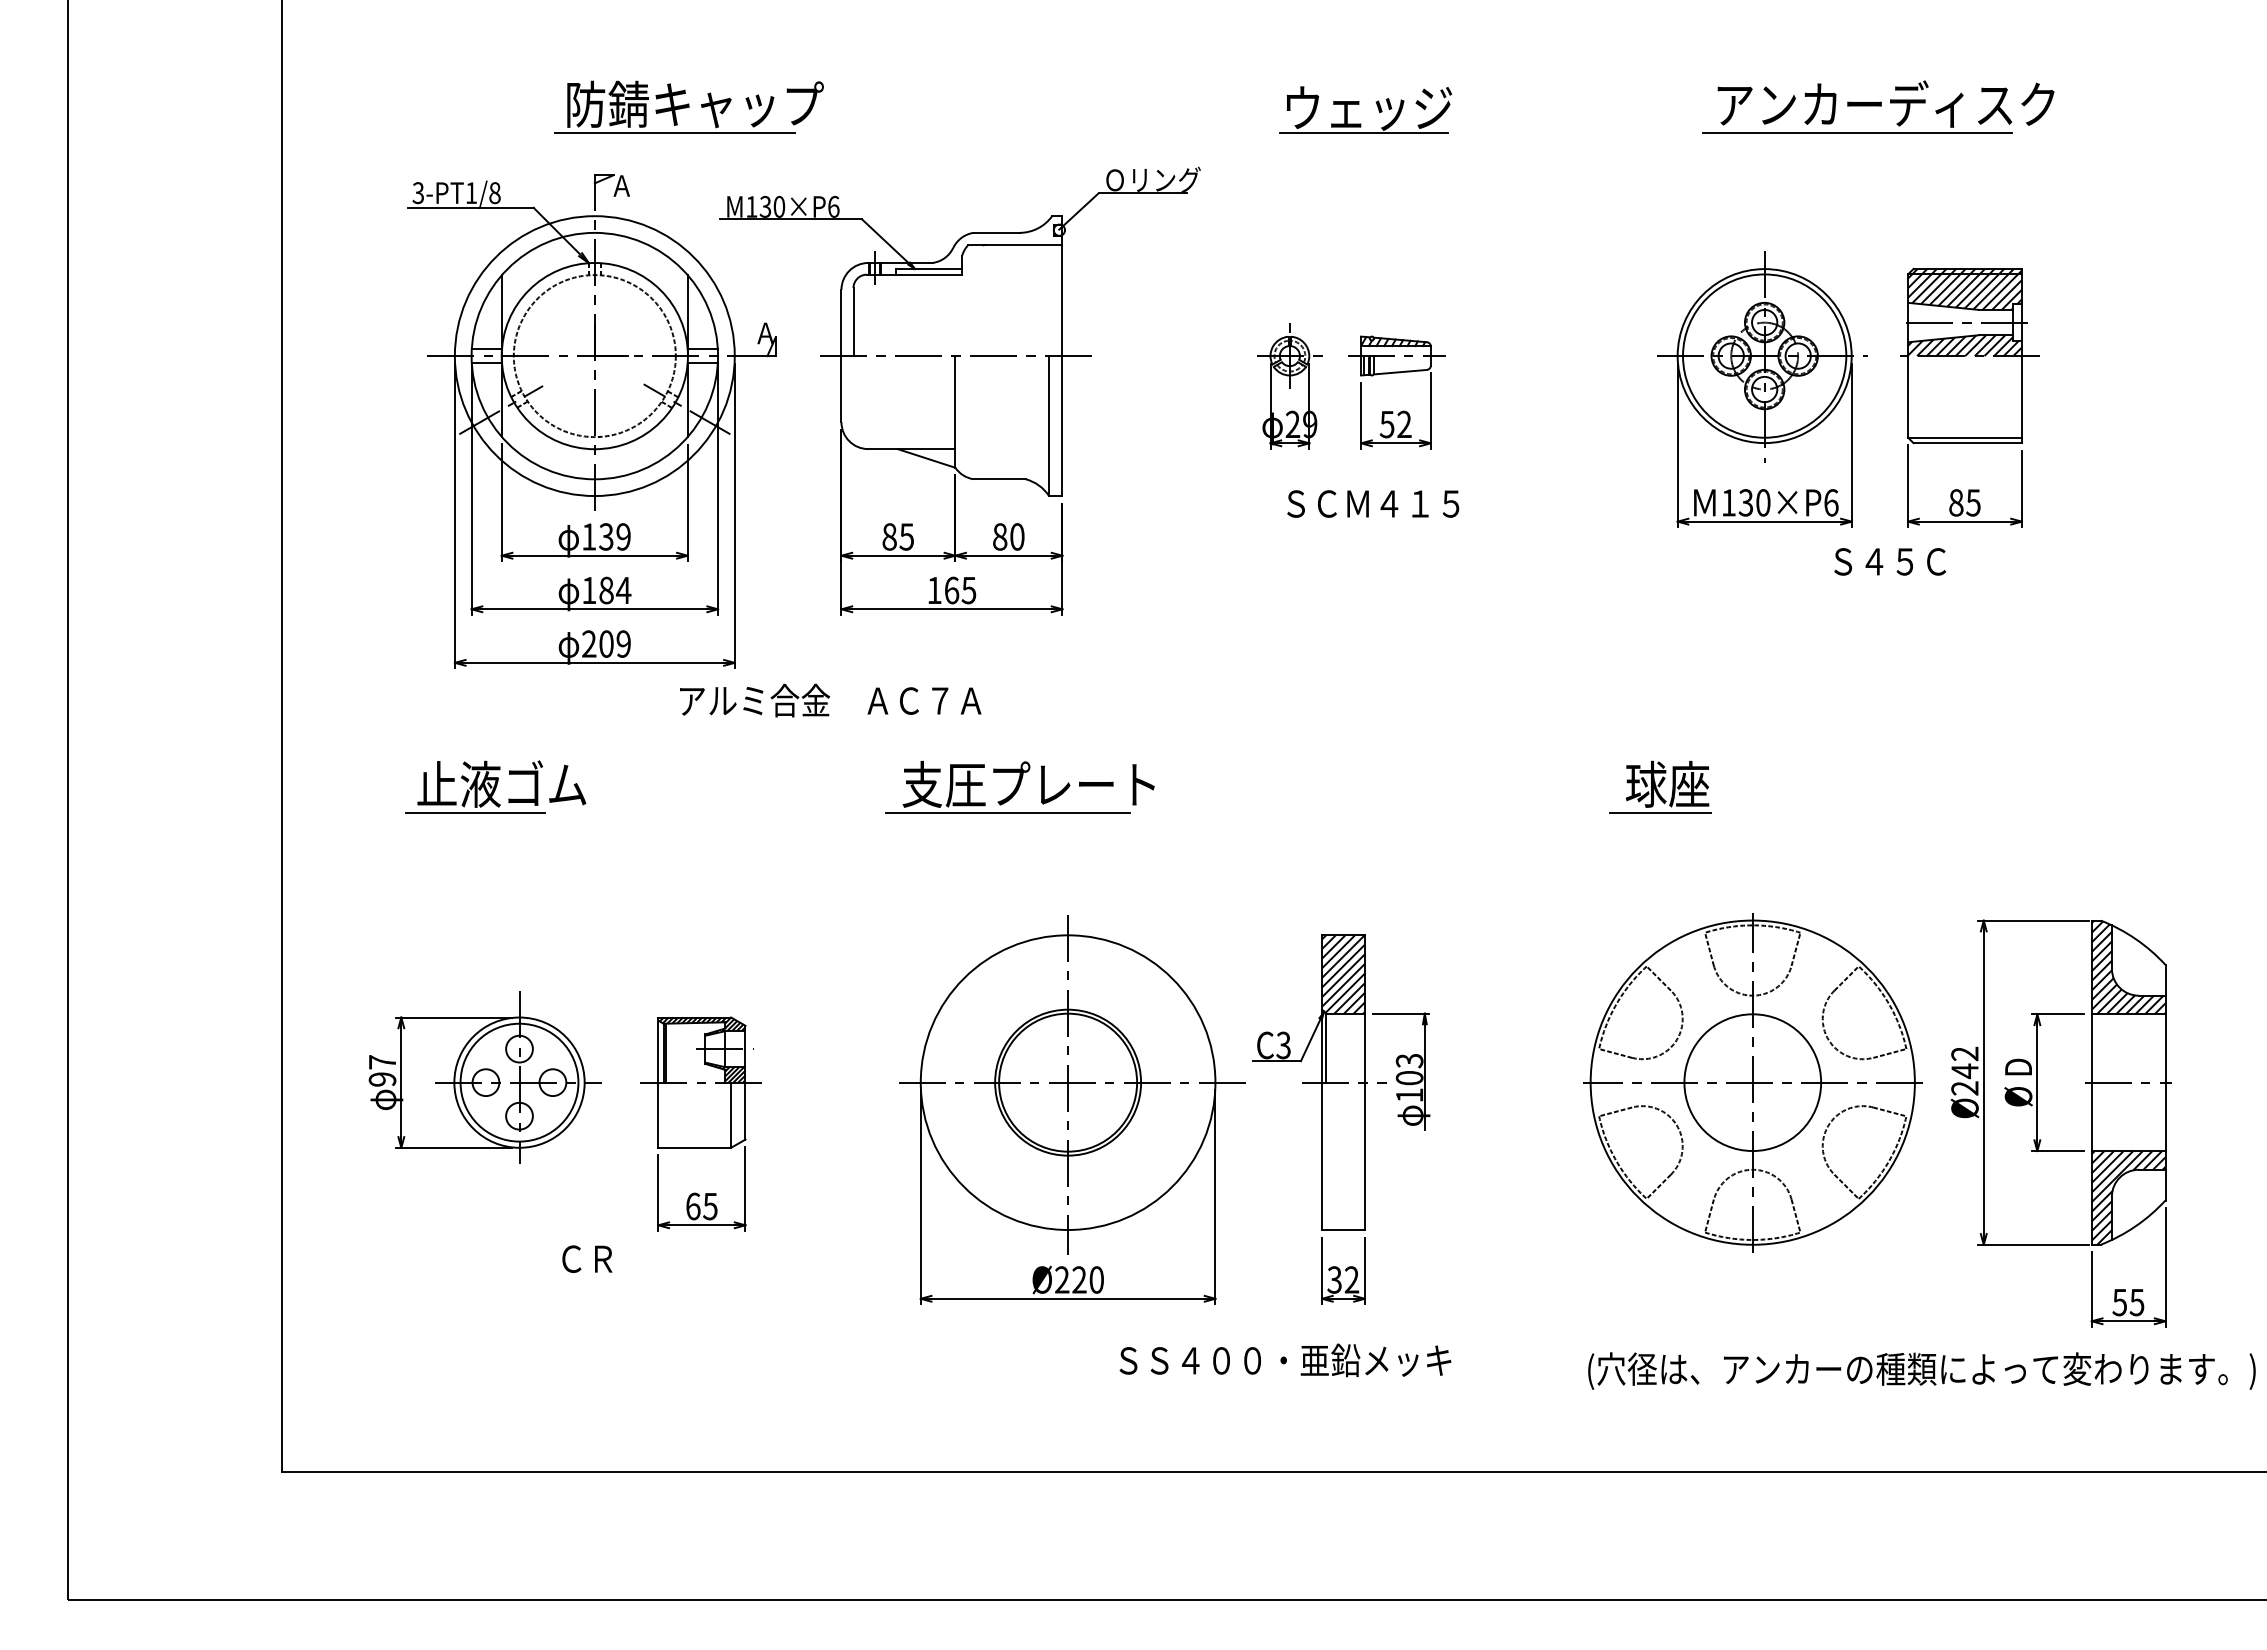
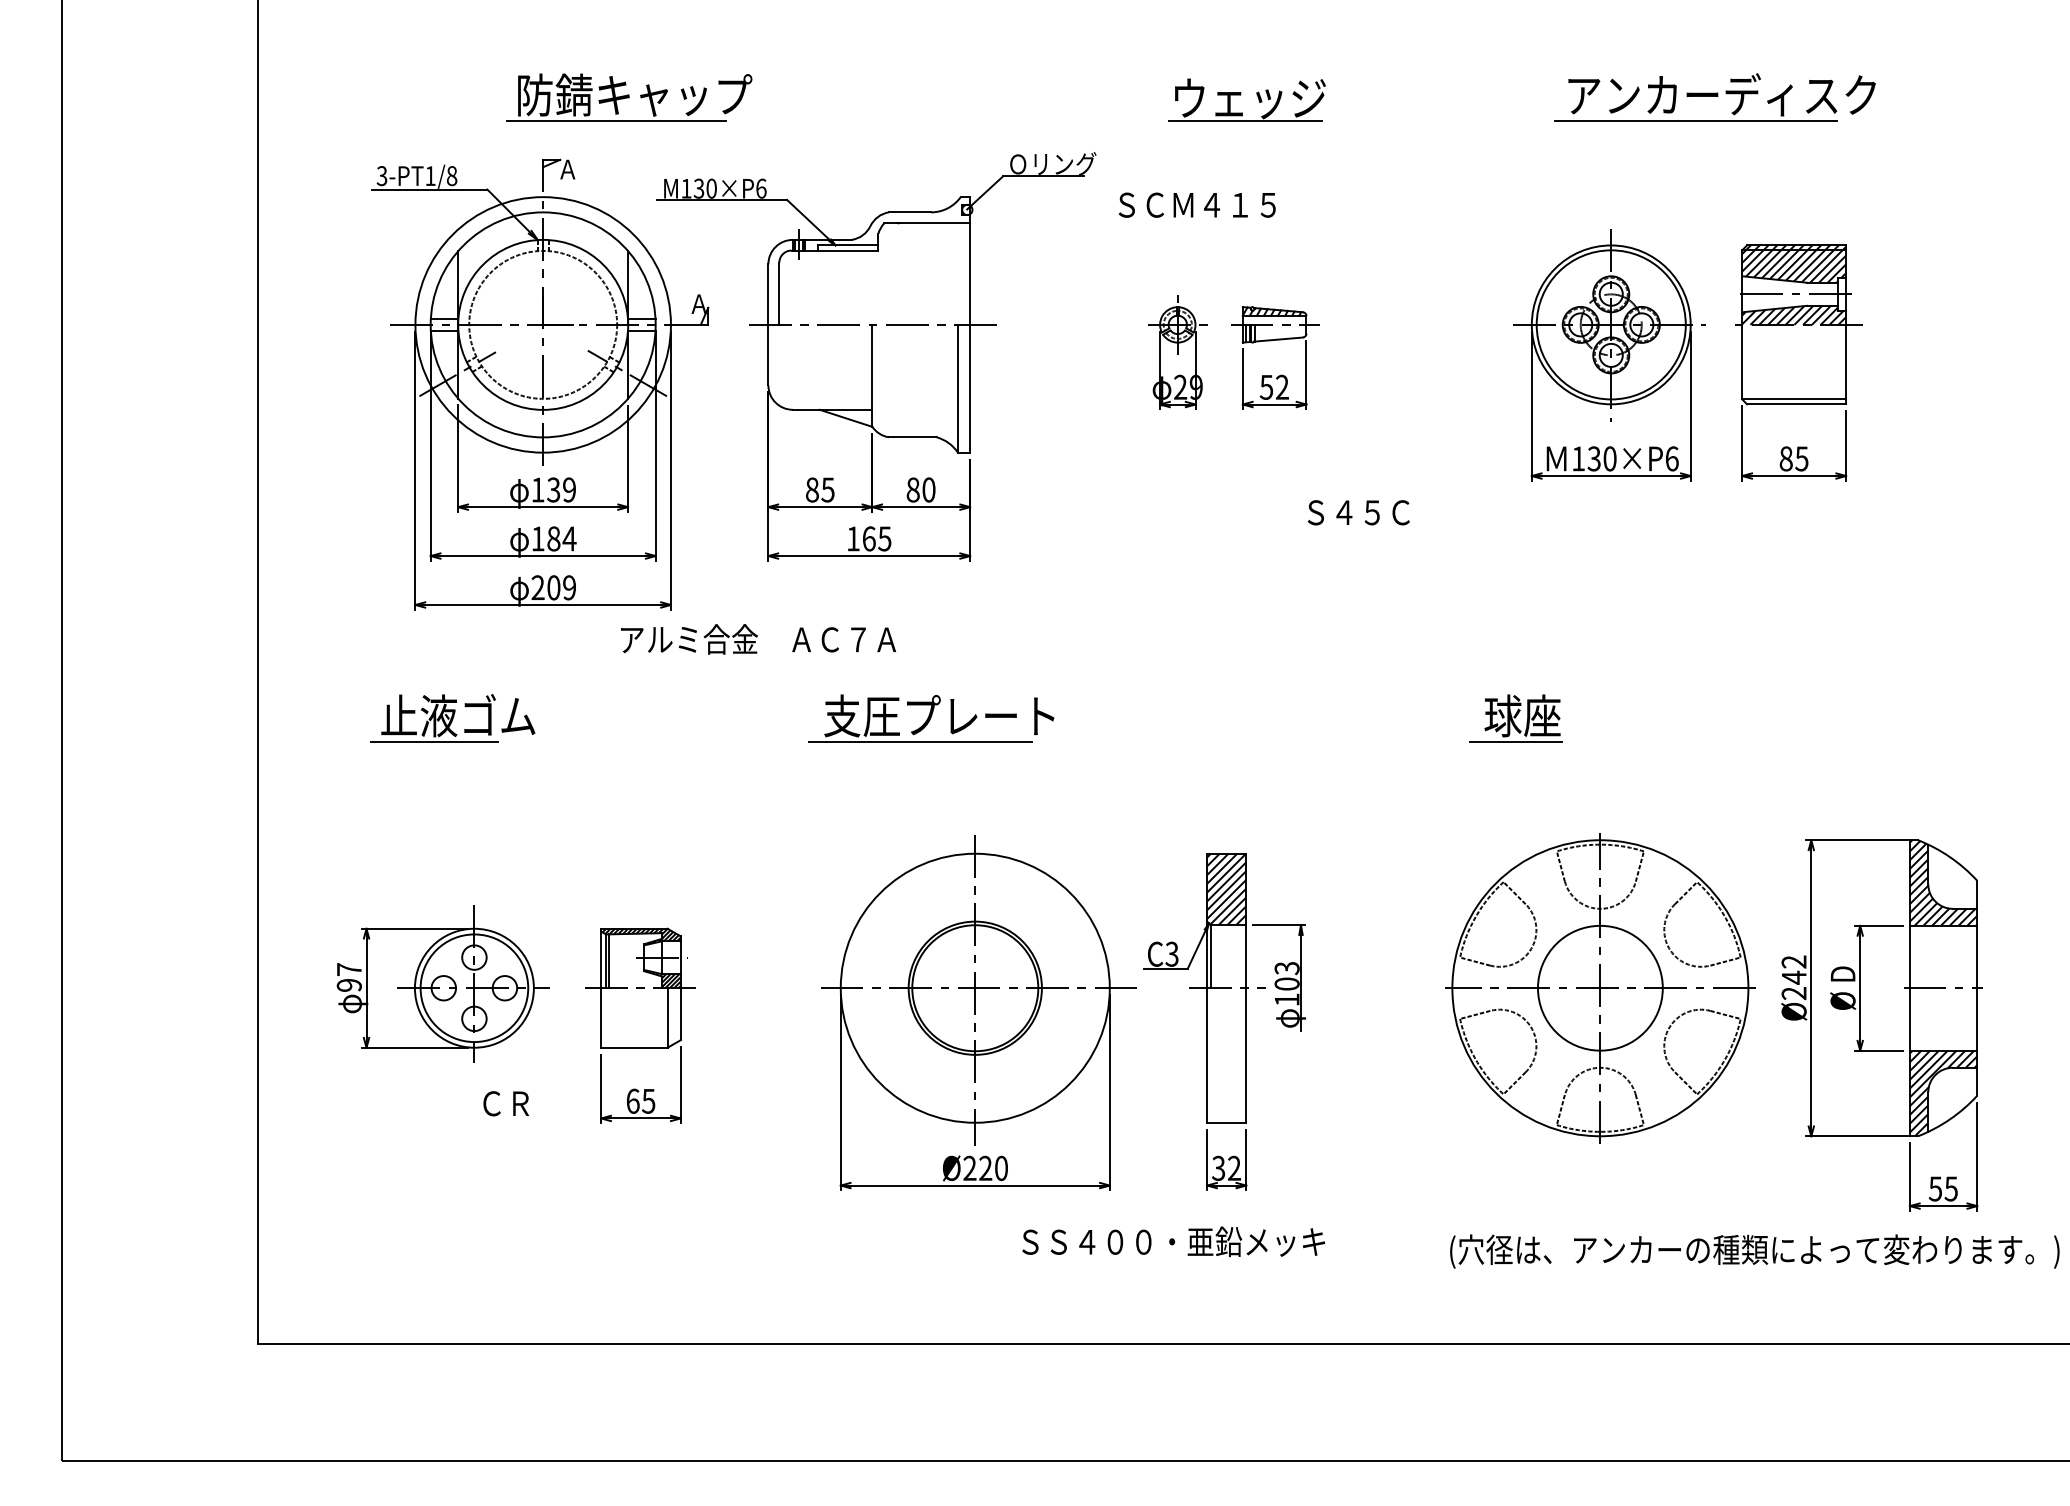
text: (1373, 503) -> (1197, 204), moved
text: (1889, 561) -> (1358, 512), moved
text: (587, 1258) -> (506, 1103), moved

